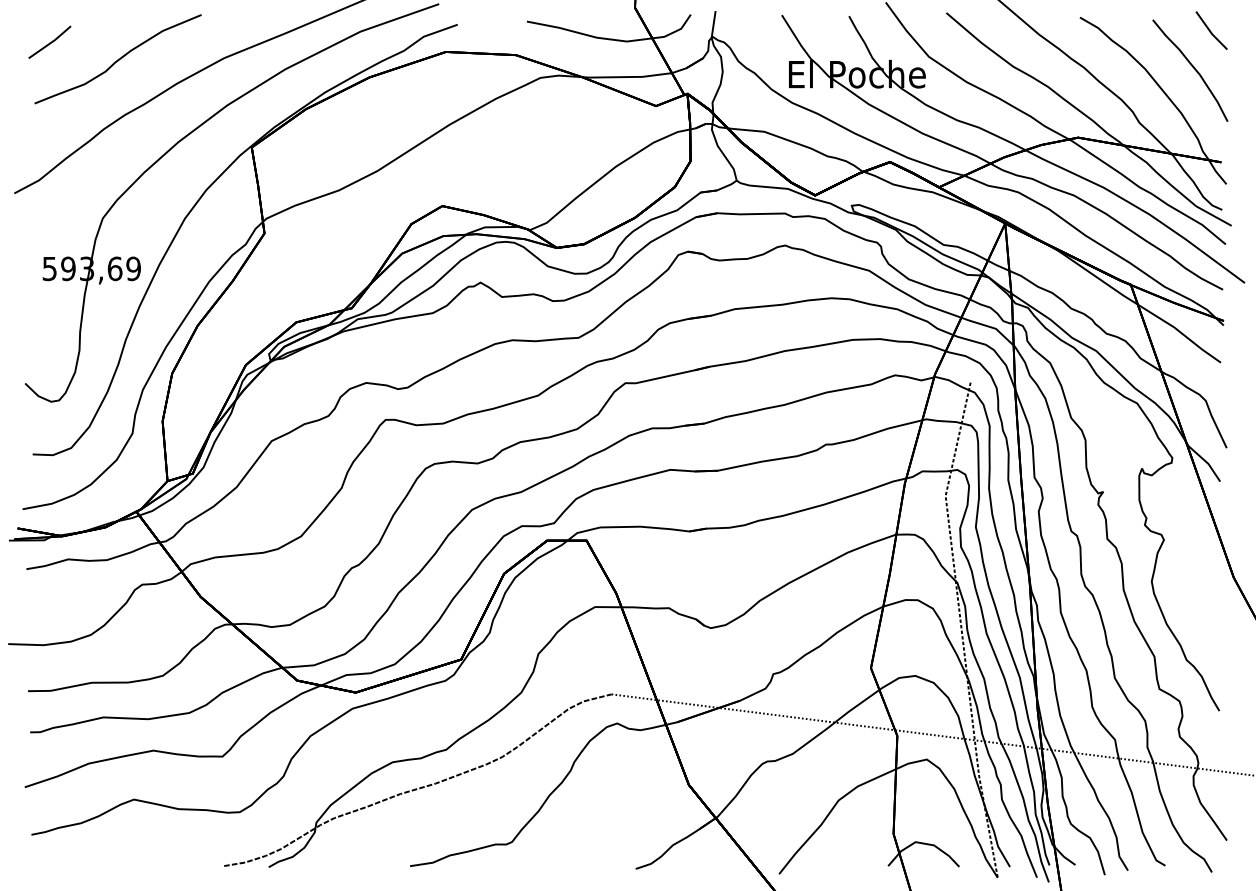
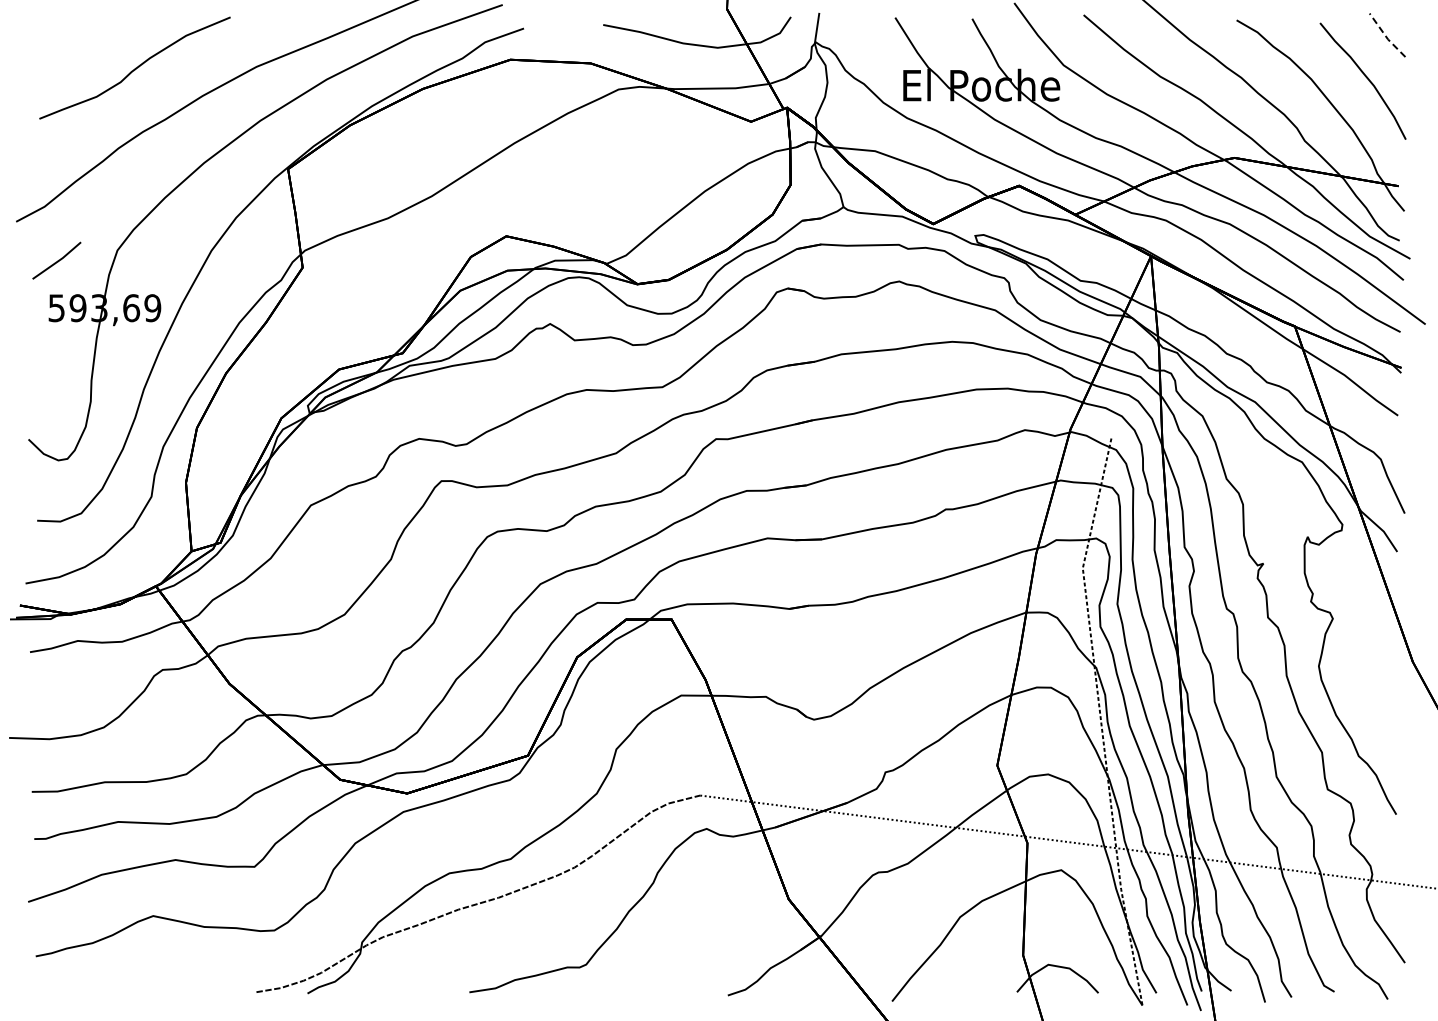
line: (1210, 32) -> (1386, 37), solid -> dashed
line: (50, 42) -> (57, 260), moved

